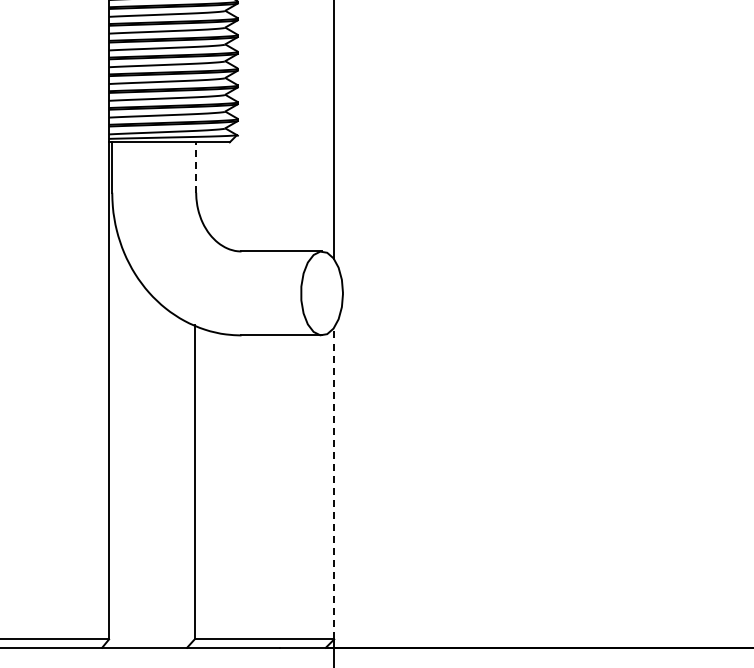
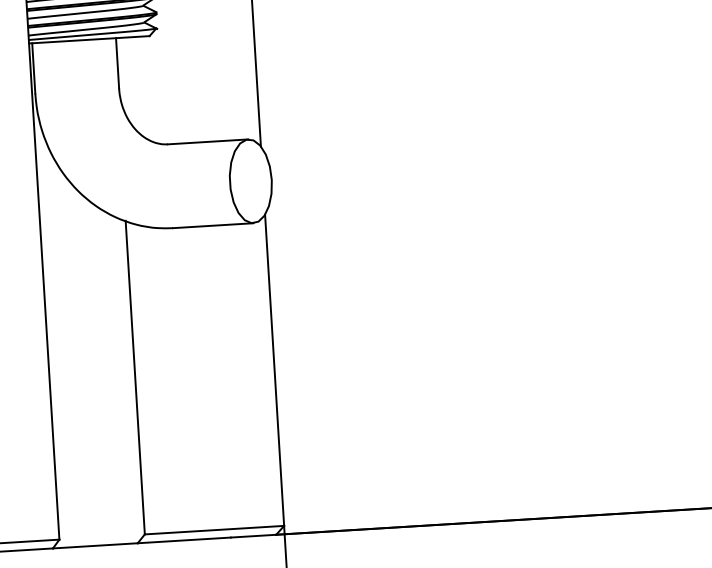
line: (196, 167) -> (117, 63), dashed -> solid
line: (334, 483) -> (274, 370), dashed -> solid

